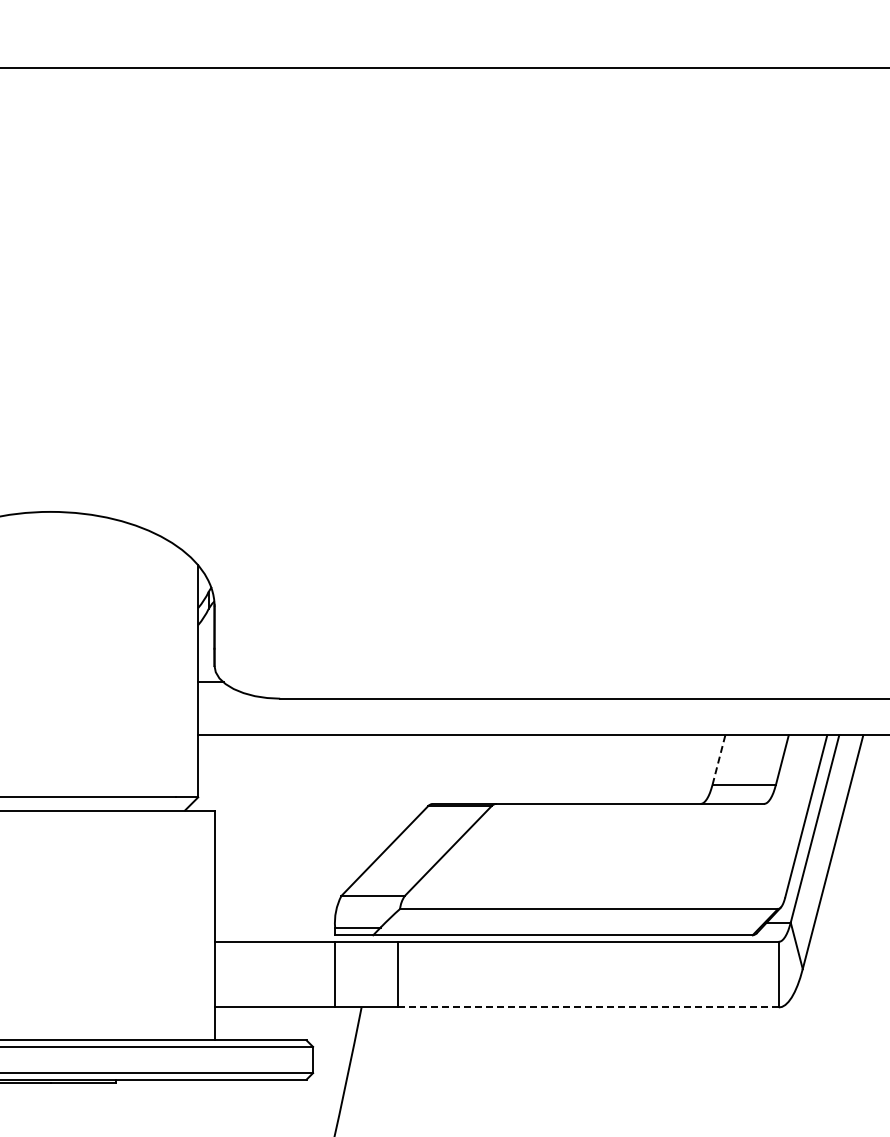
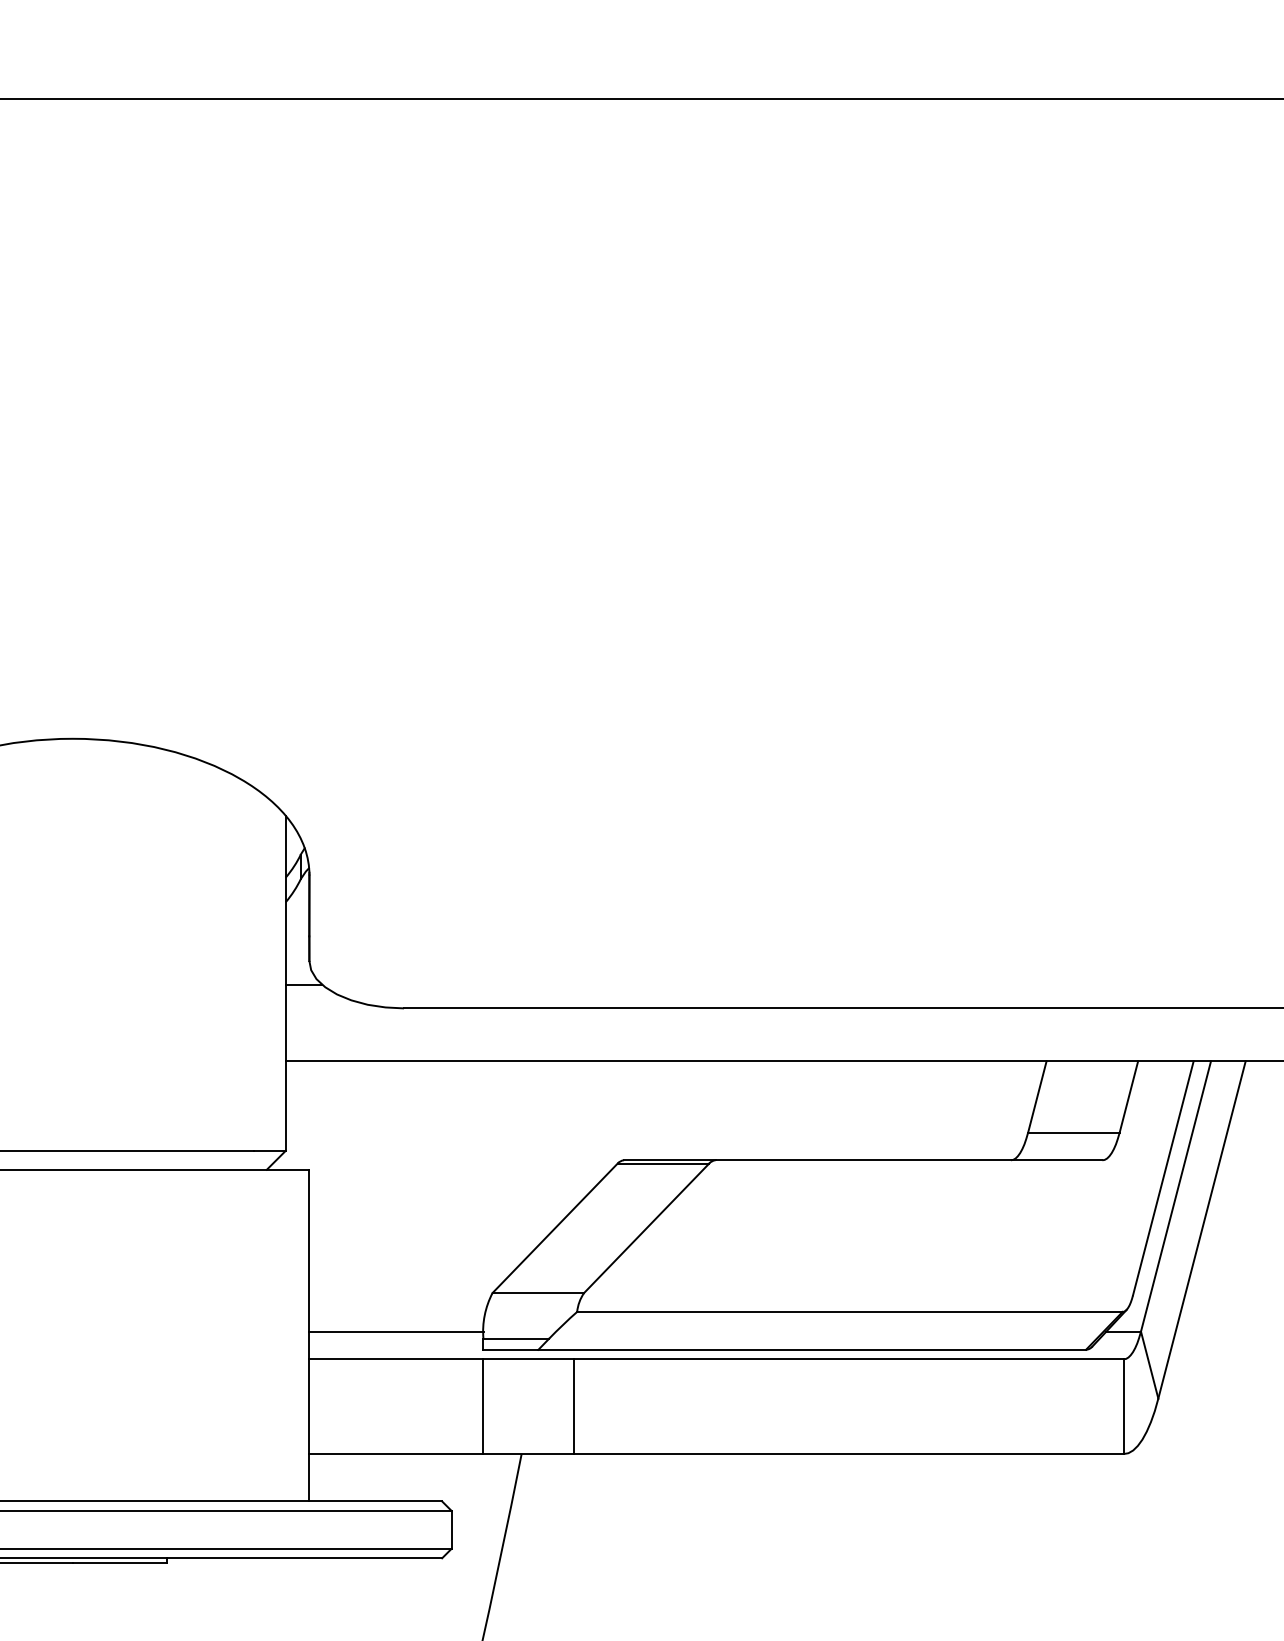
line: (718, 760) -> (1036, 1097), dashed -> solid
line: (274, 922) -> (395, 1331), added
line: (587, 1007) -> (847, 1454), dashed -> solid

